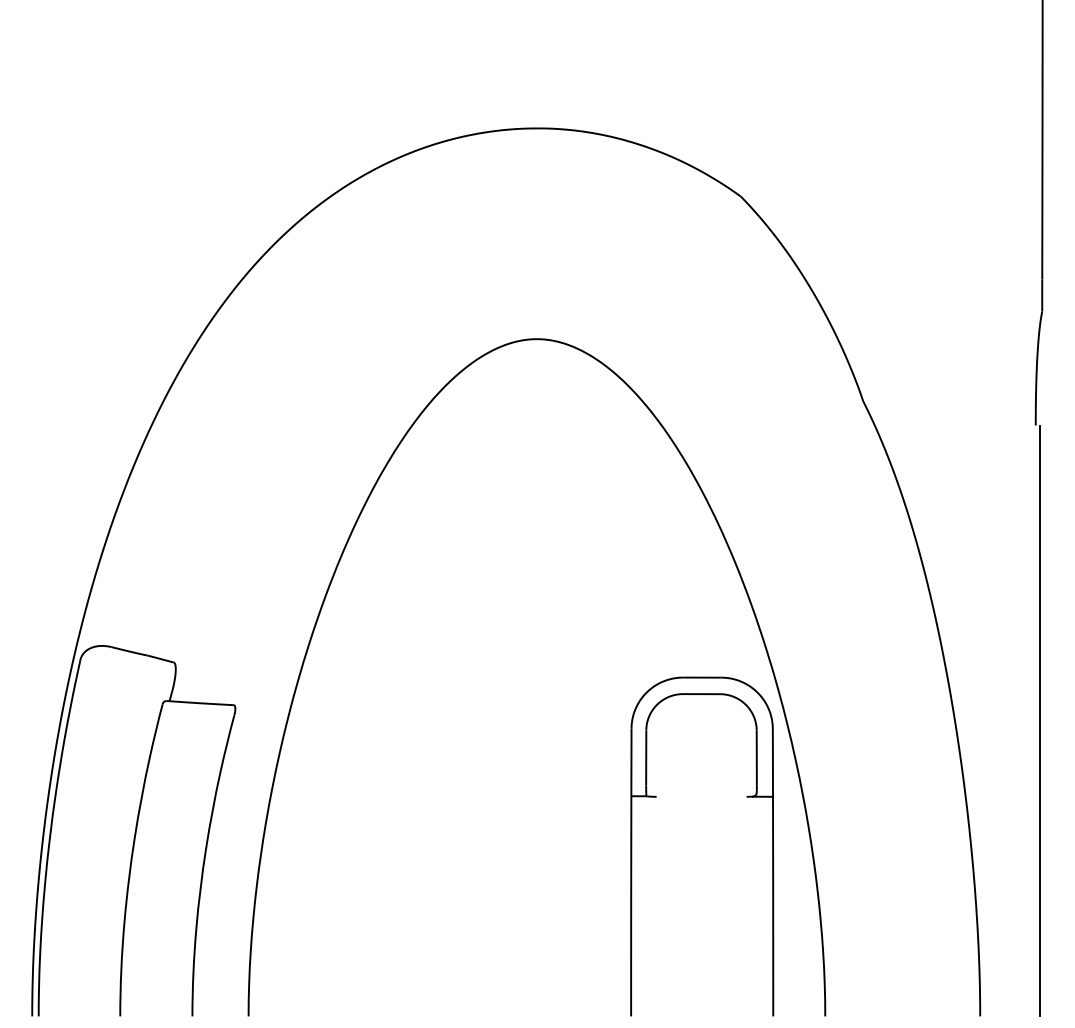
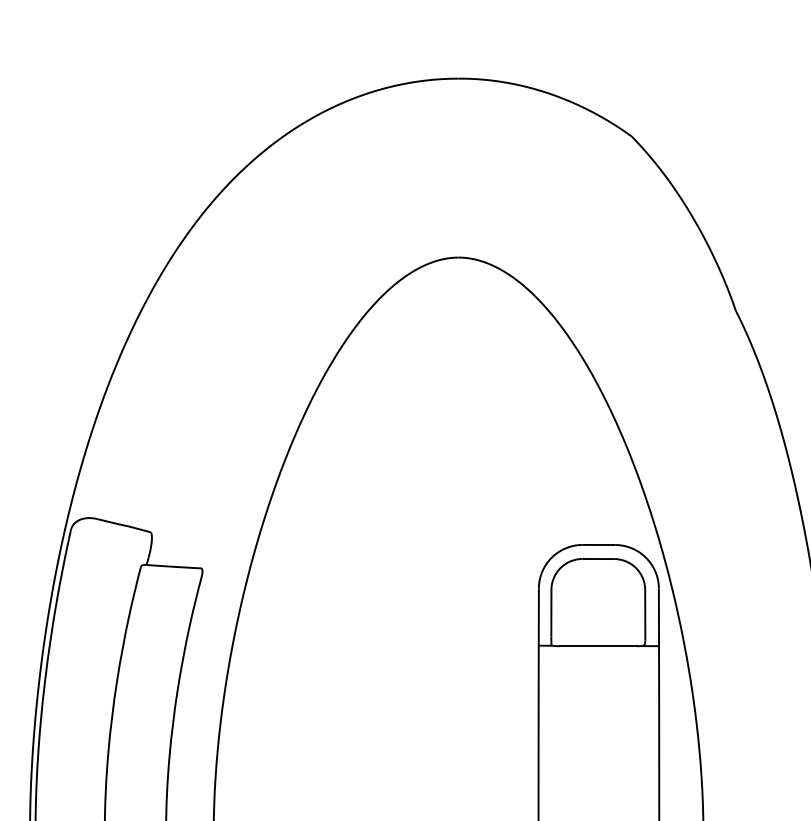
line: (701, 796) -> (598, 645), added

